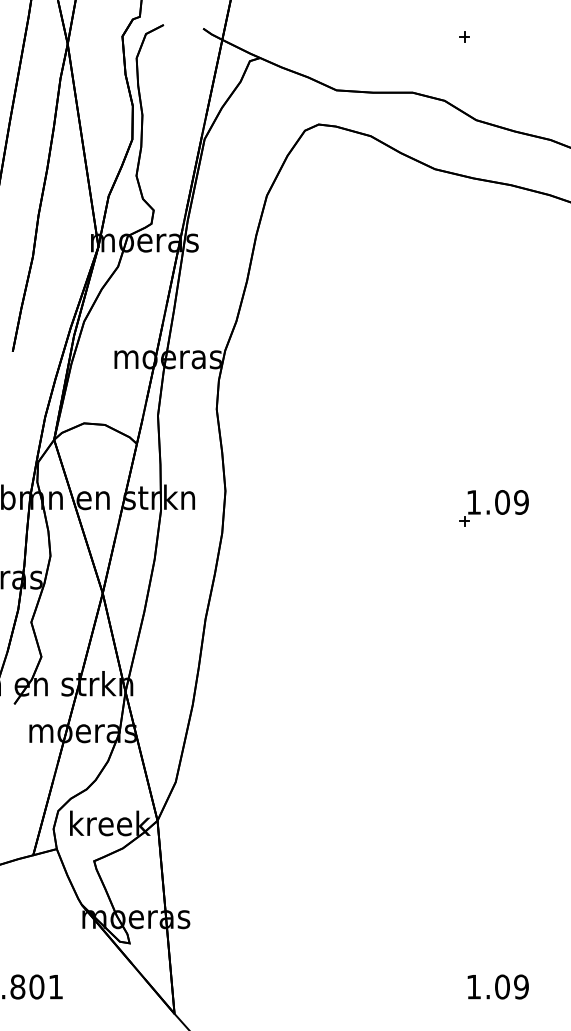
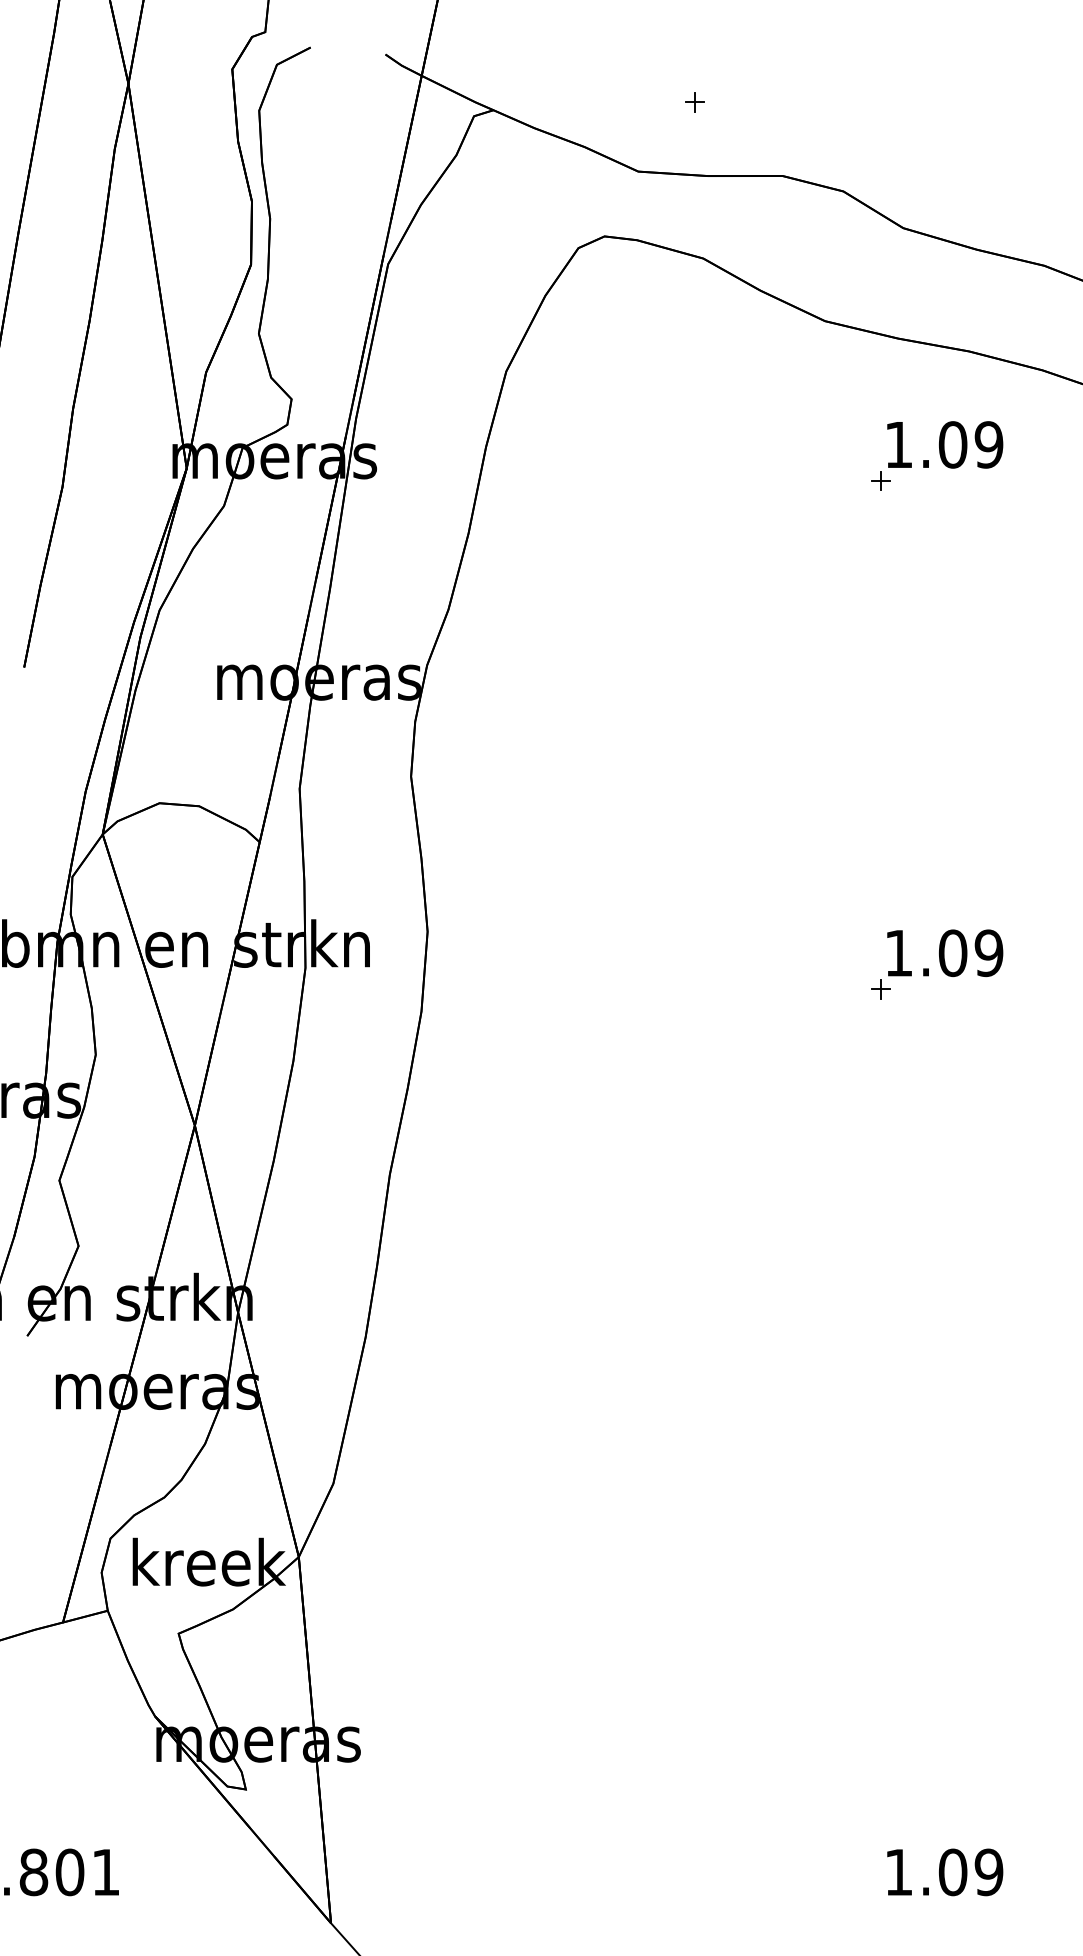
part: (464, 36) -> (695, 101), moved
part: (493, 240) -> (936, 456), added

